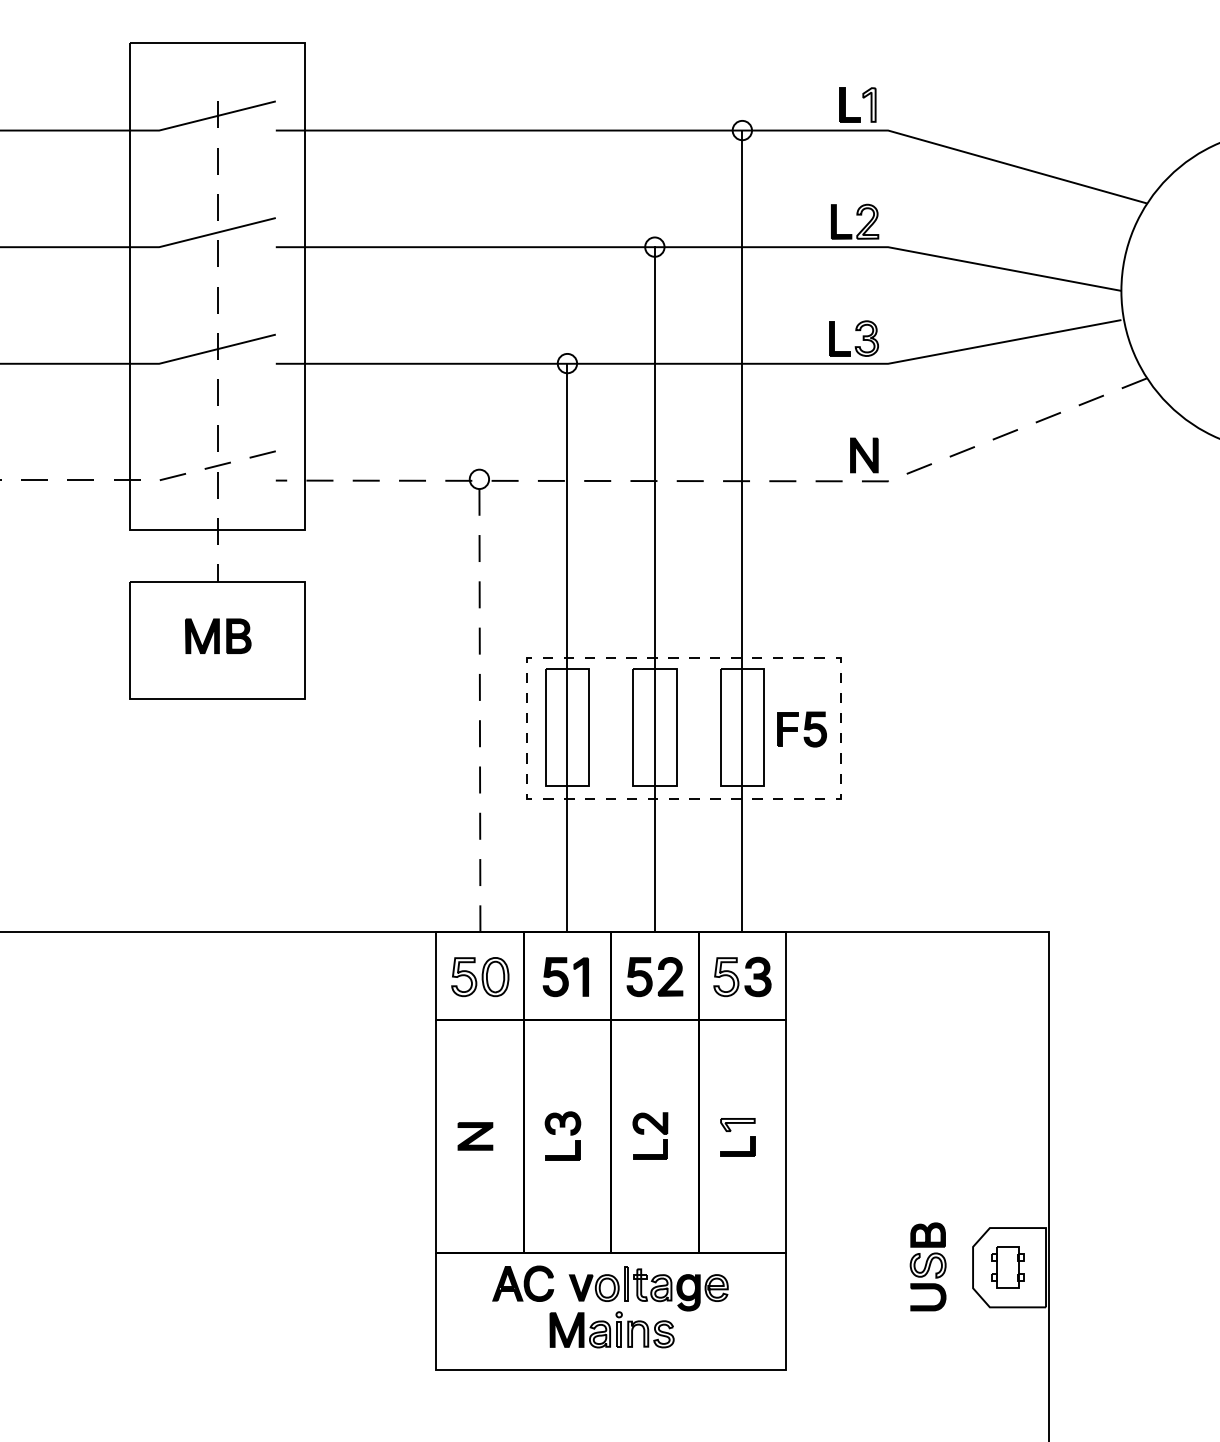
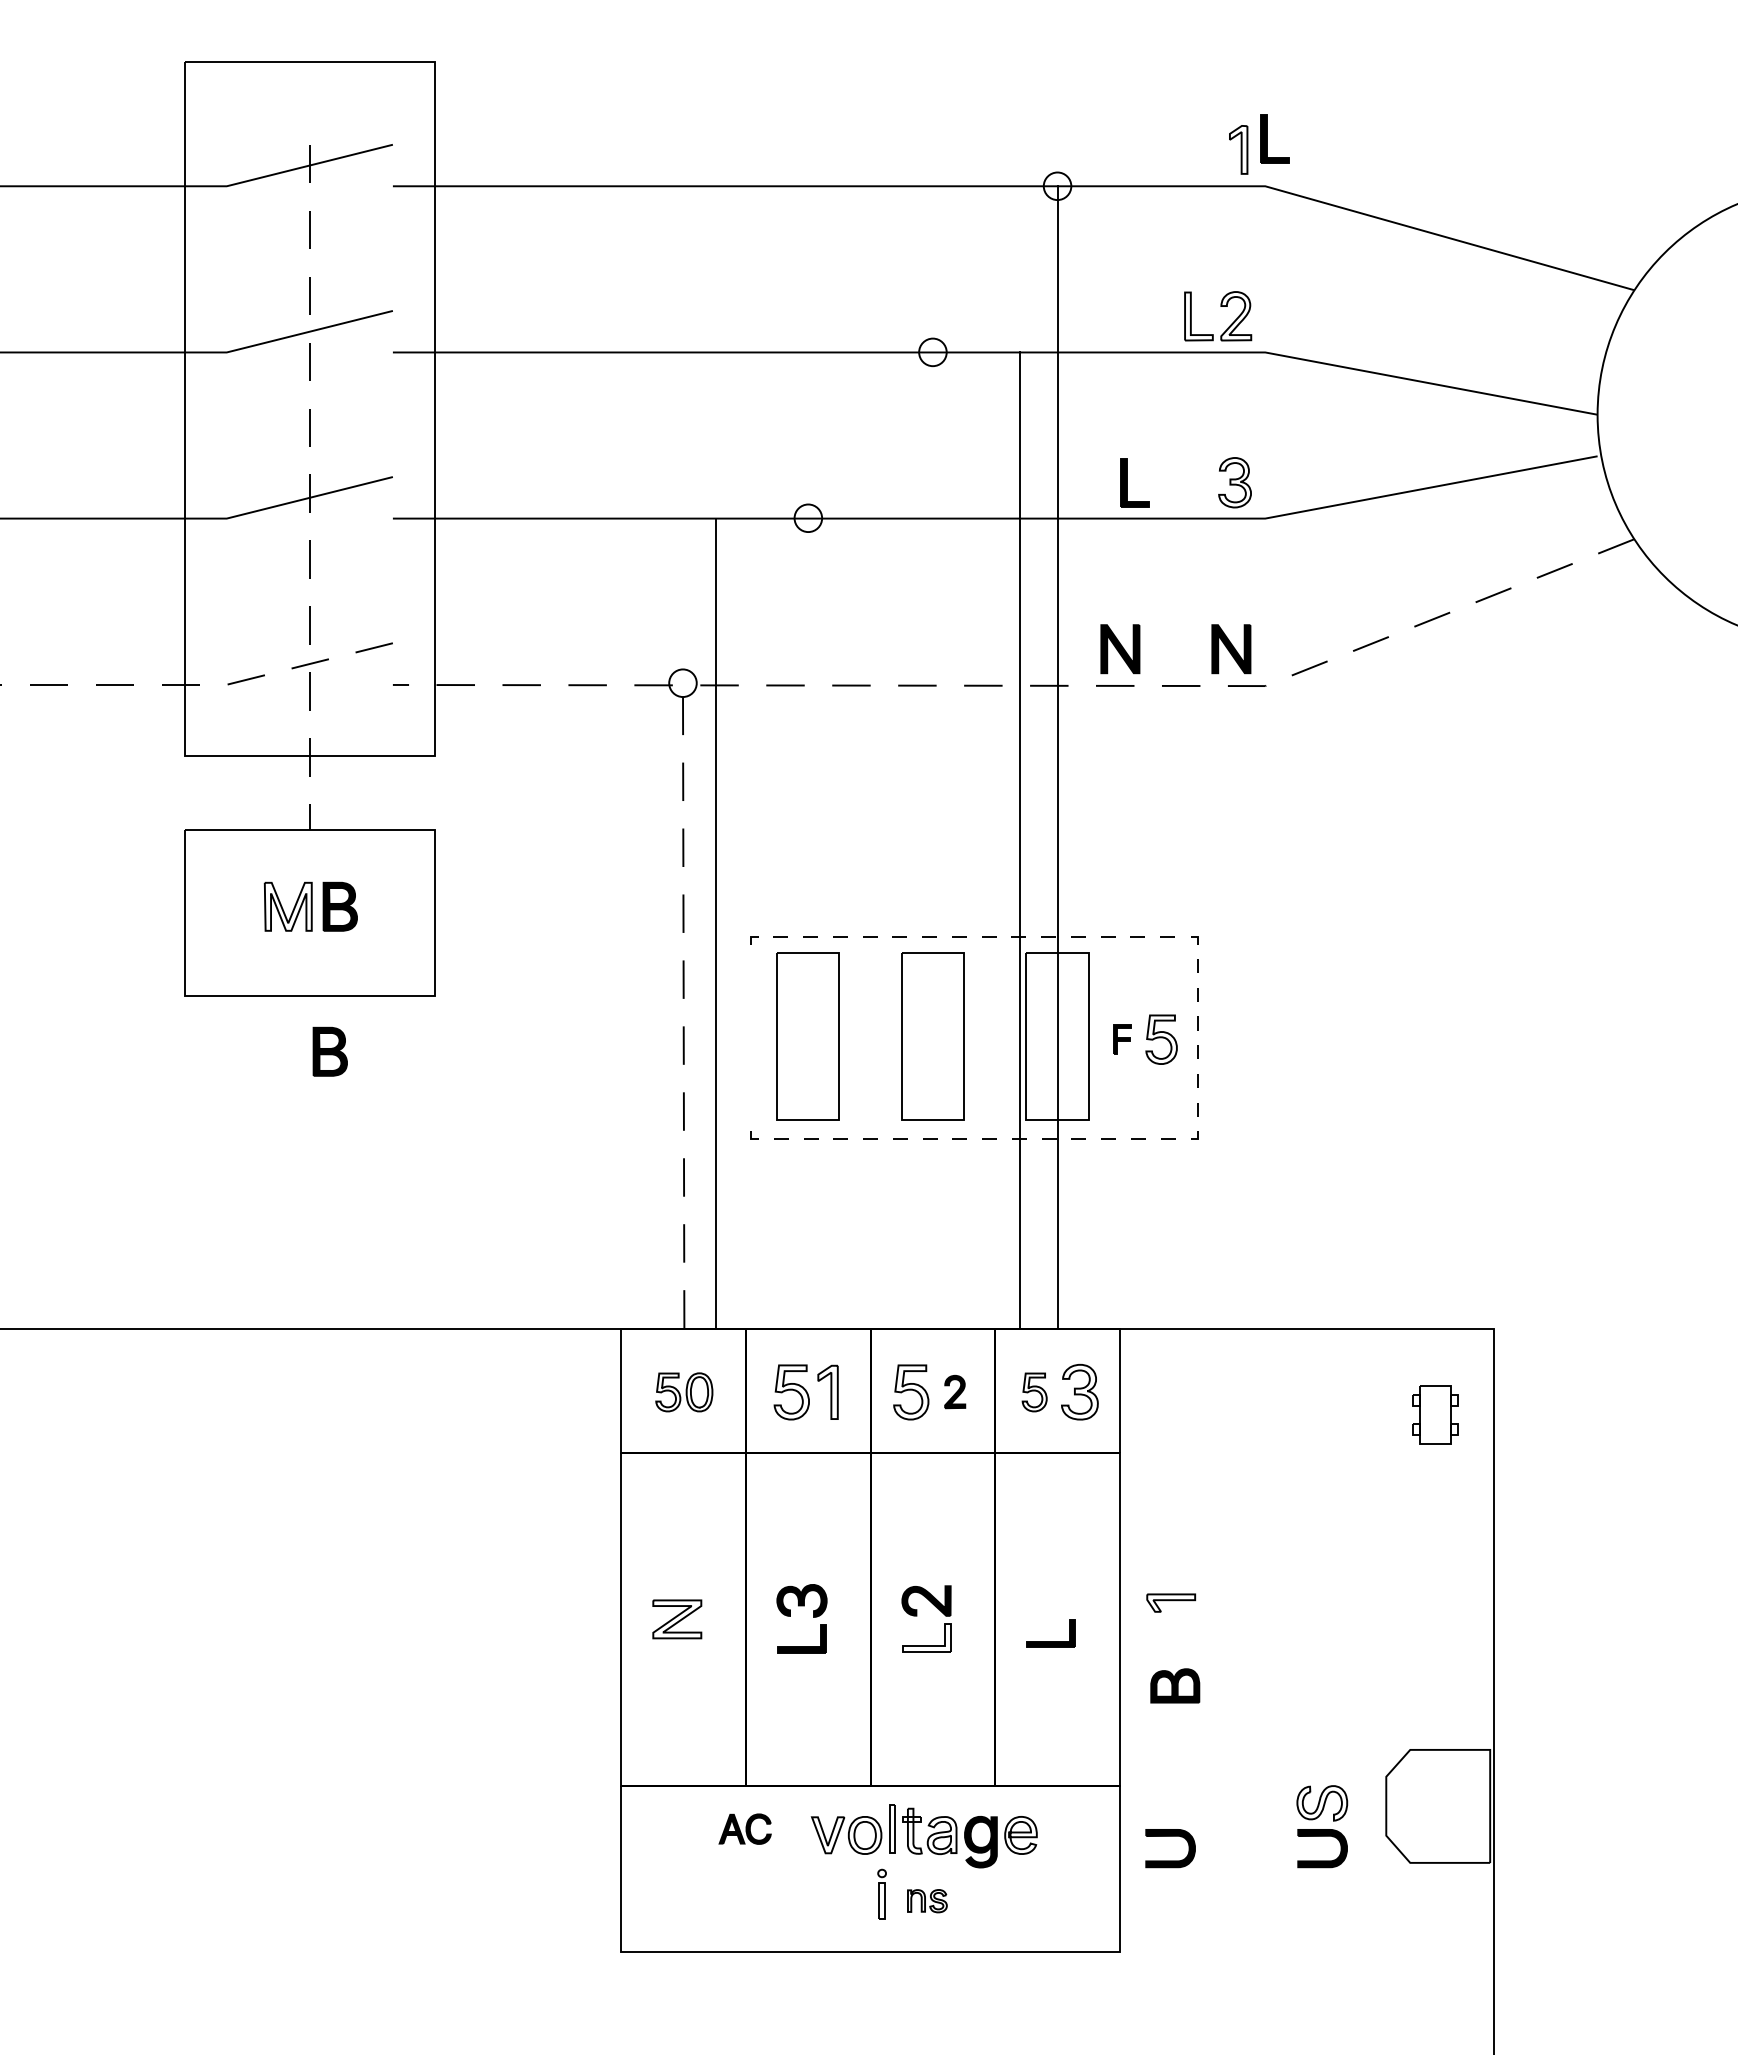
part: (844, 104) -> (1267, 138), moved
fill: (841, 221) -> (1198, 316), removed
part: (834, 338) -> (1127, 482), moved
part: (786, 455) -> (1120, 649), added
line: (654, 589) -> (1019, 840), moved
fill: (201, 636) -> (287, 906), removed
line: (567, 648) -> (716, 923), moved
line: (526, 723) -> (750, 1030), removed
part: (787, 728) -> (1122, 1038), size x0.6
fill: (815, 729) -> (1161, 1039), removed
part: (231, 737) -> (329, 1051), added
part: (670, 976) -> (954, 1391), size x0.6
fill: (757, 976) -> (1079, 1391), removed
part: (480, 977) -> (684, 1392), size x0.7
fill: (555, 977) -> (791, 1392), removed
fill: (580, 977) -> (827, 1392), removed
fill: (639, 977) -> (911, 1392), removed
part: (726, 977) -> (1034, 1392), size x0.7
part: (738, 1124) -> (1171, 1602), moved
fill: (475, 1136) -> (677, 1619), removed
fill: (650, 1149) -> (926, 1638), removed
part: (928, 1234) -> (1175, 1685), moved
part: (1007, 1267) -> (1435, 1414), moved
part: (522, 1283) -> (744, 1828), size x0.6
fill: (581, 1288) -> (828, 1835), removed
part: (821, 1288) -> (1170, 1836), added
part: (580, 1330) -> (826, 1895), removed
part: (651, 1333) -> (927, 1900), size x0.6

